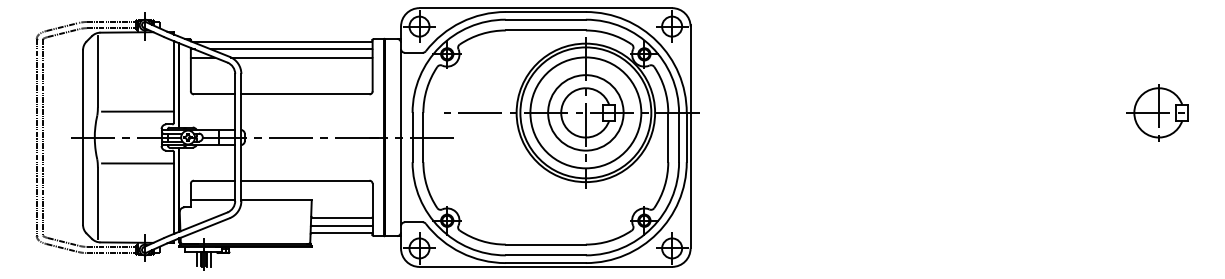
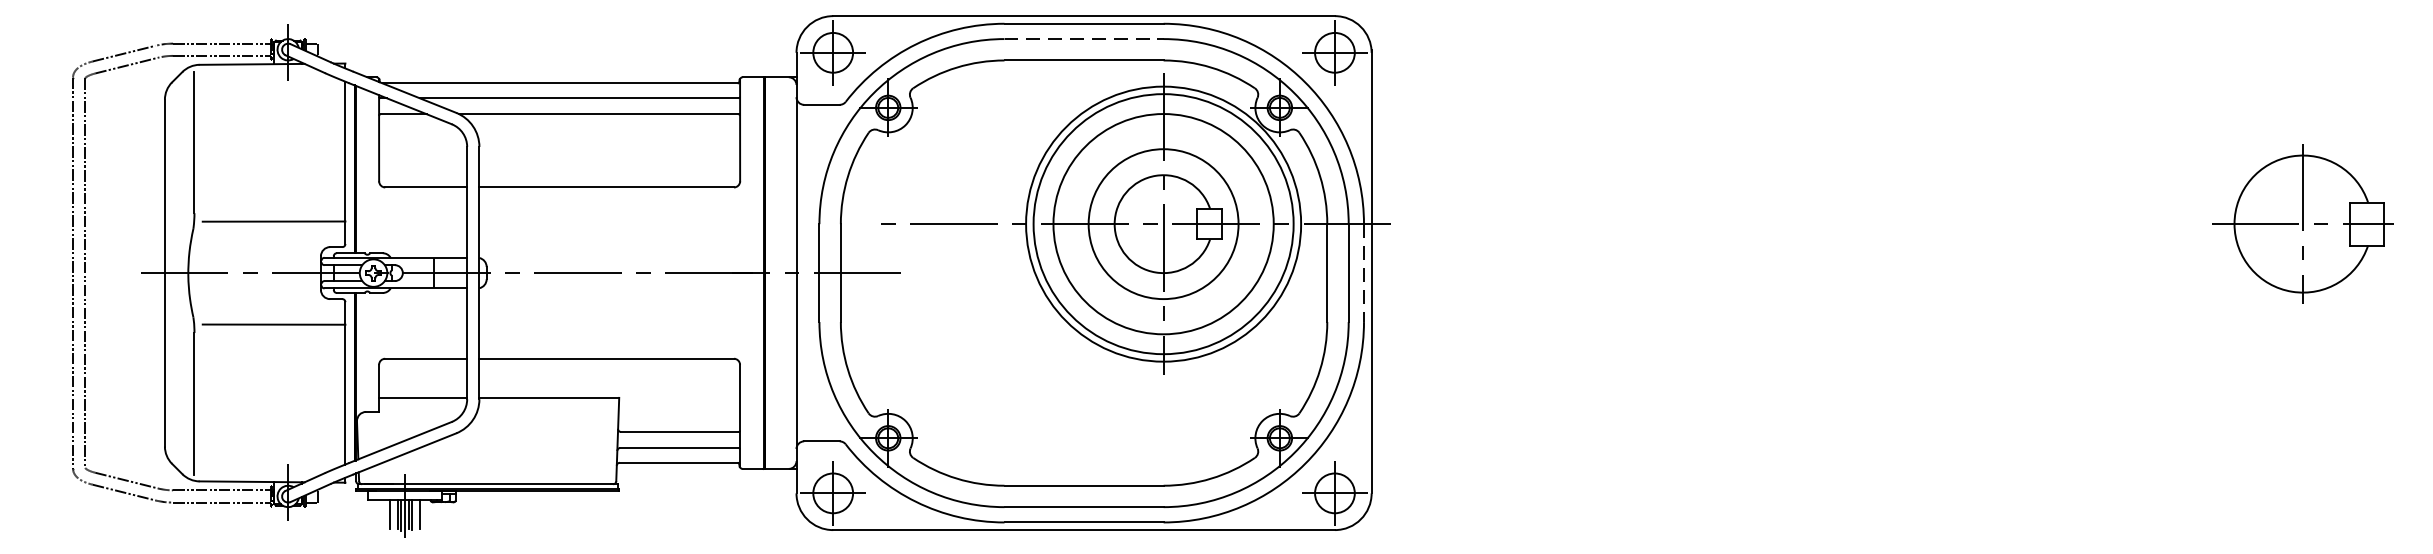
line: (546, 19) -> (1085, 38), solid -> dashed
part: (1157, 112) -> (2298, 223), size x1.4
line: (686, 137) -> (1363, 273), solid -> dashed

